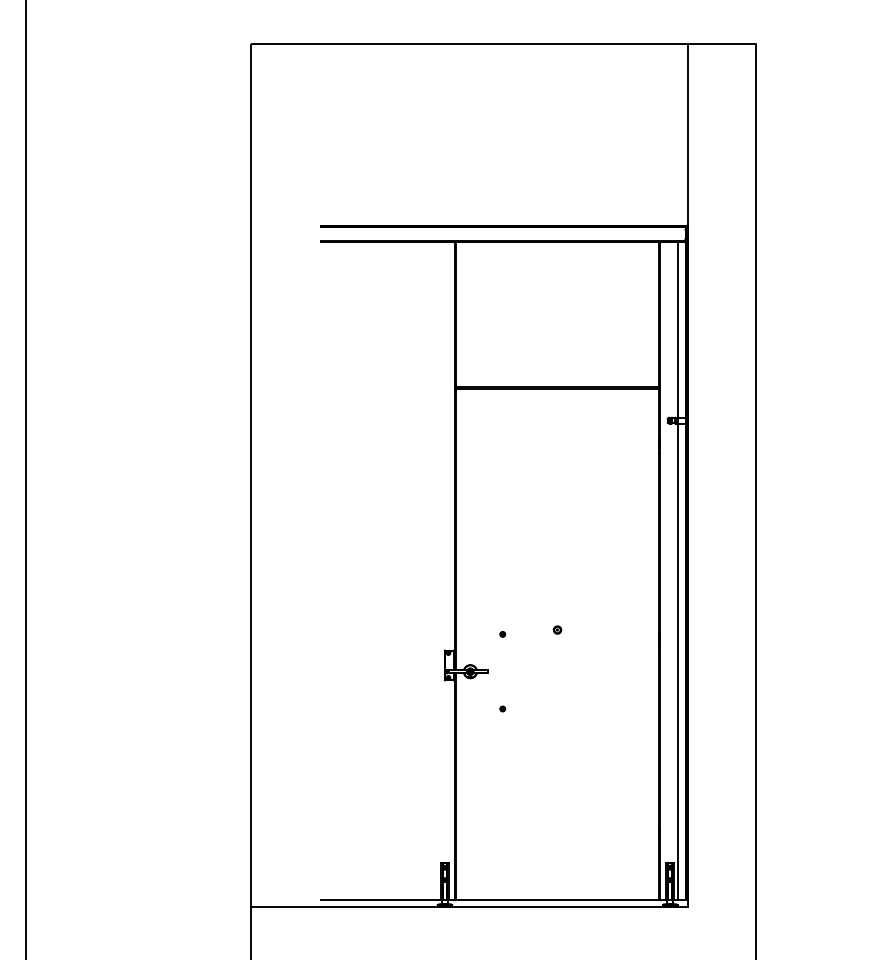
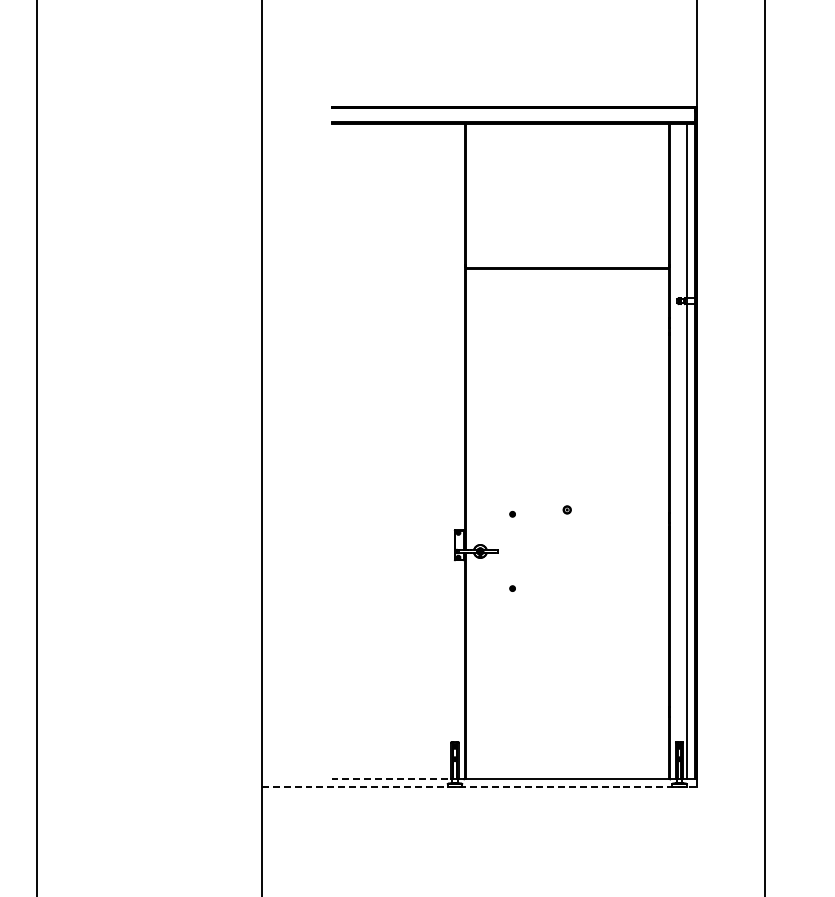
line: (381, 900) -> (391, 779), solid -> dashed
line: (469, 907) -> (479, 786), solid -> dashed

